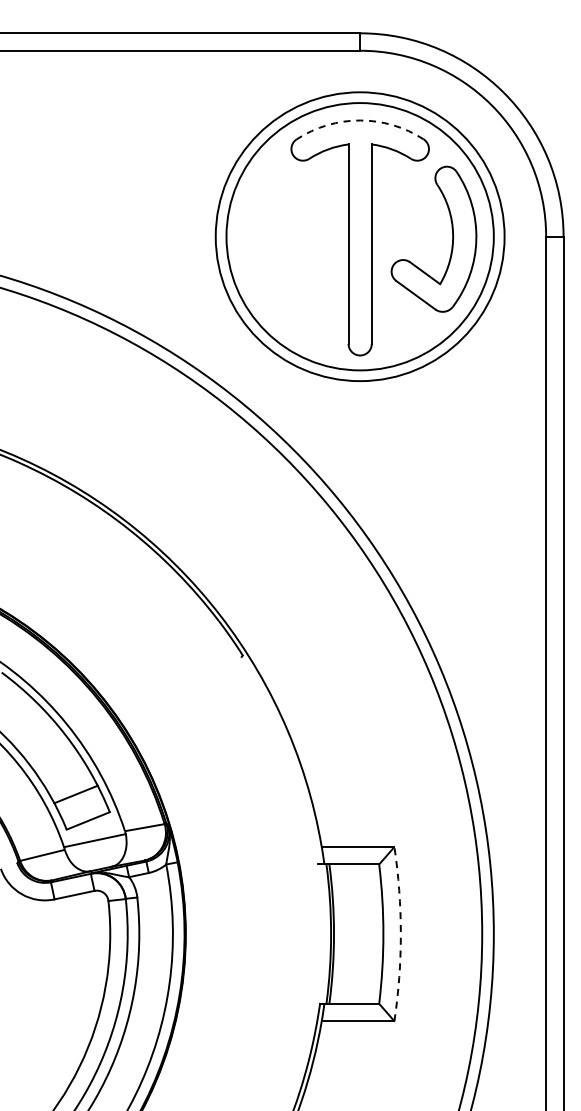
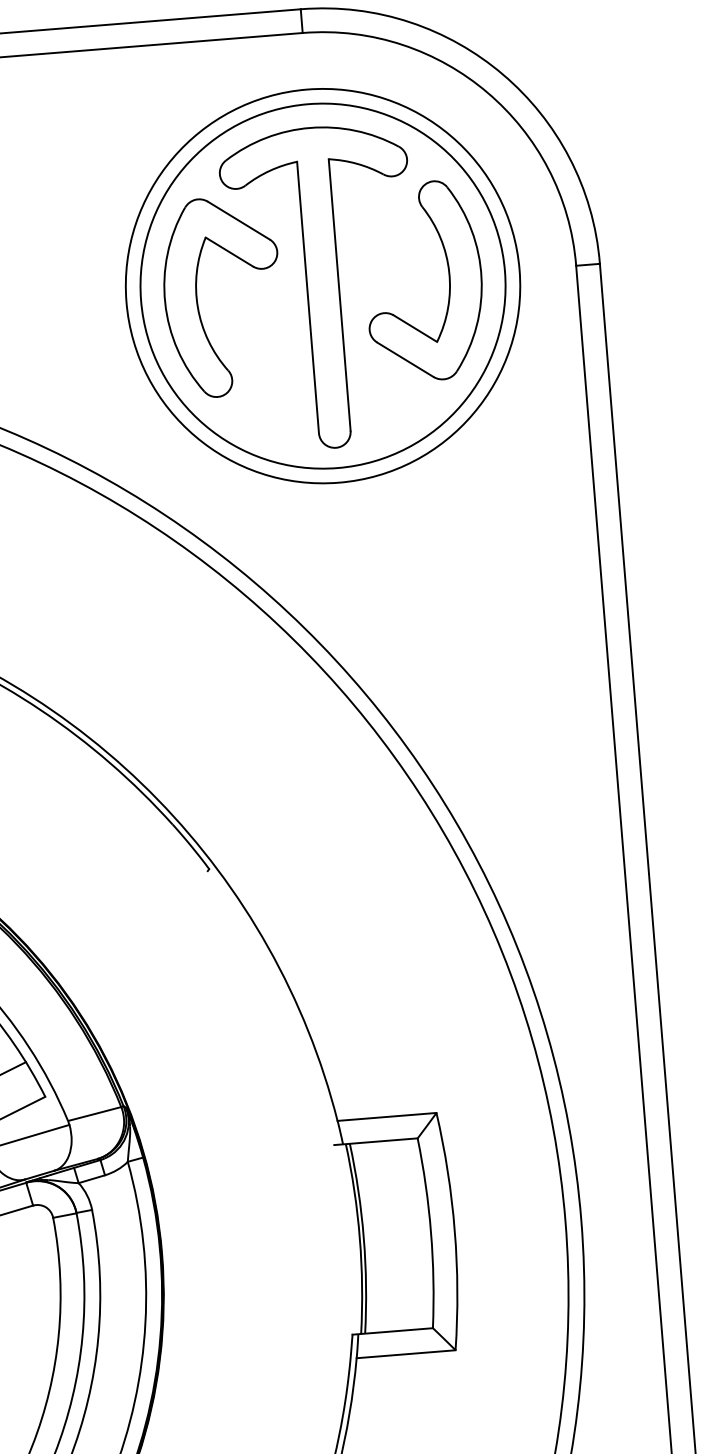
arc: (360, 120) -> (310, 127), dashed -> solid
part: (268, 238) -> (198, 298), added
arc: (400, 934) -> (454, 1231), dashed -> solid

